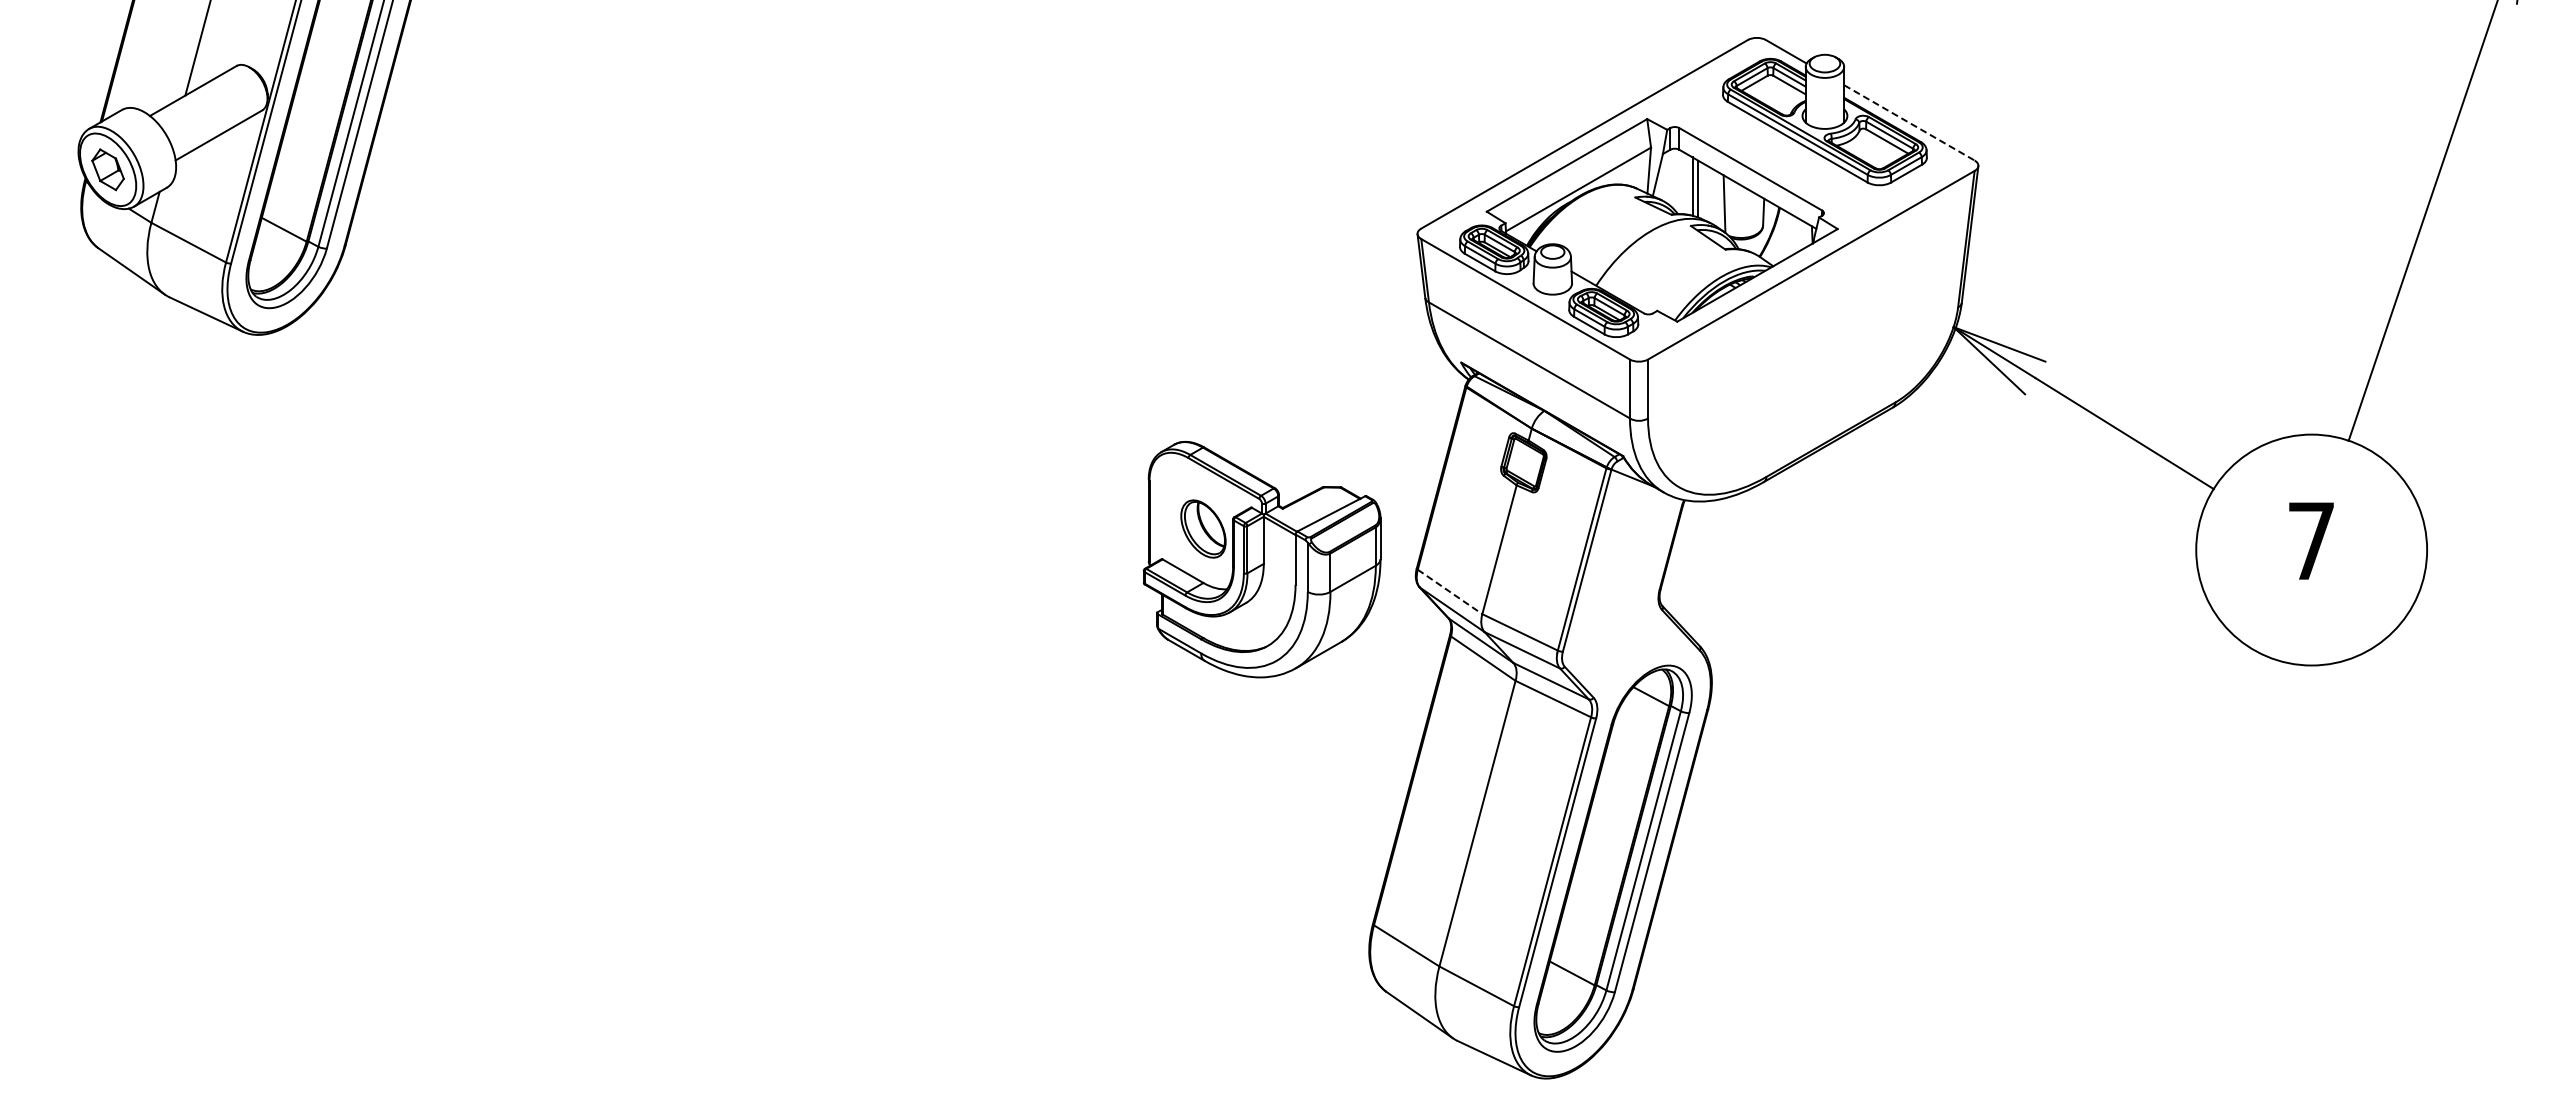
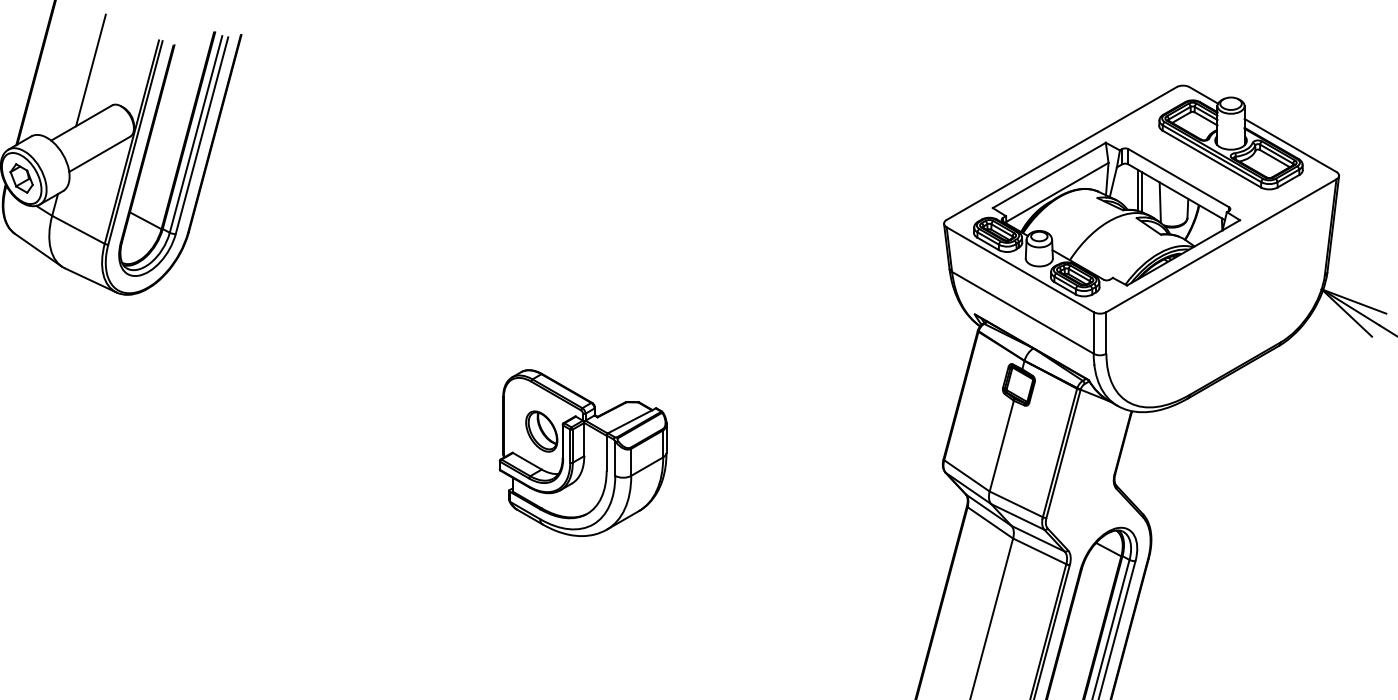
line: (1909, 123) -> (1290, 145), dashed -> solid
part: (1261, 559) -> (582, 453), moved
line: (1450, 592) -> (967, 476), dashed -> solid

